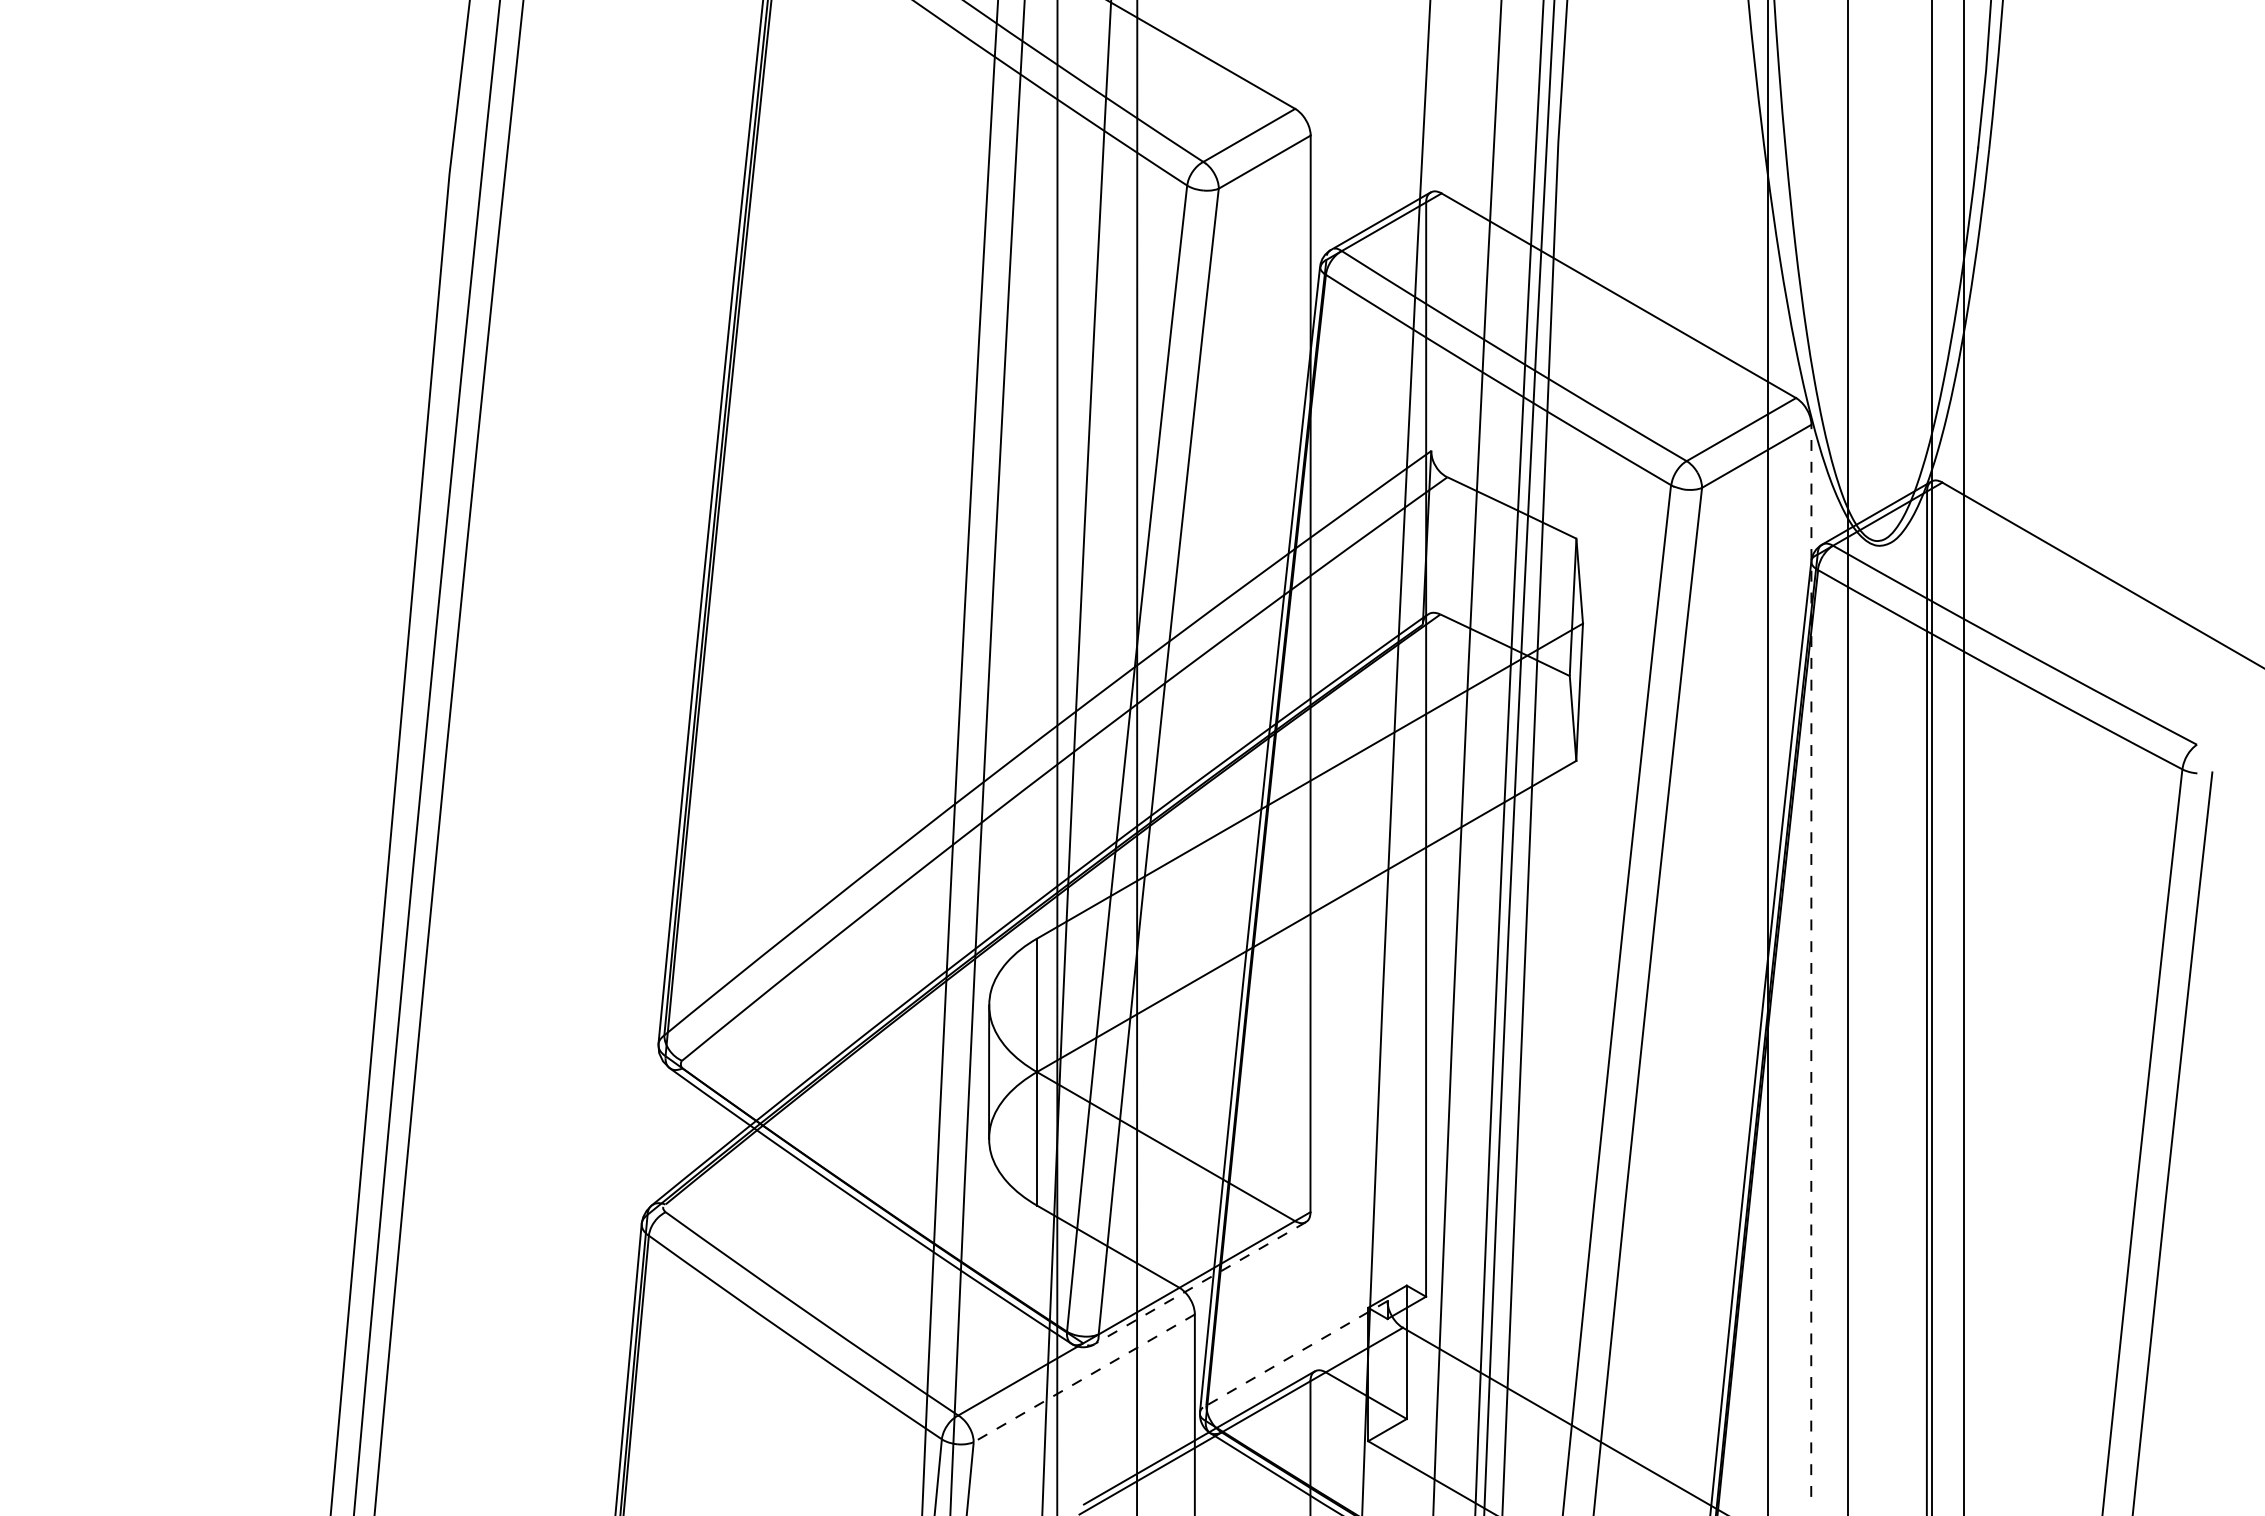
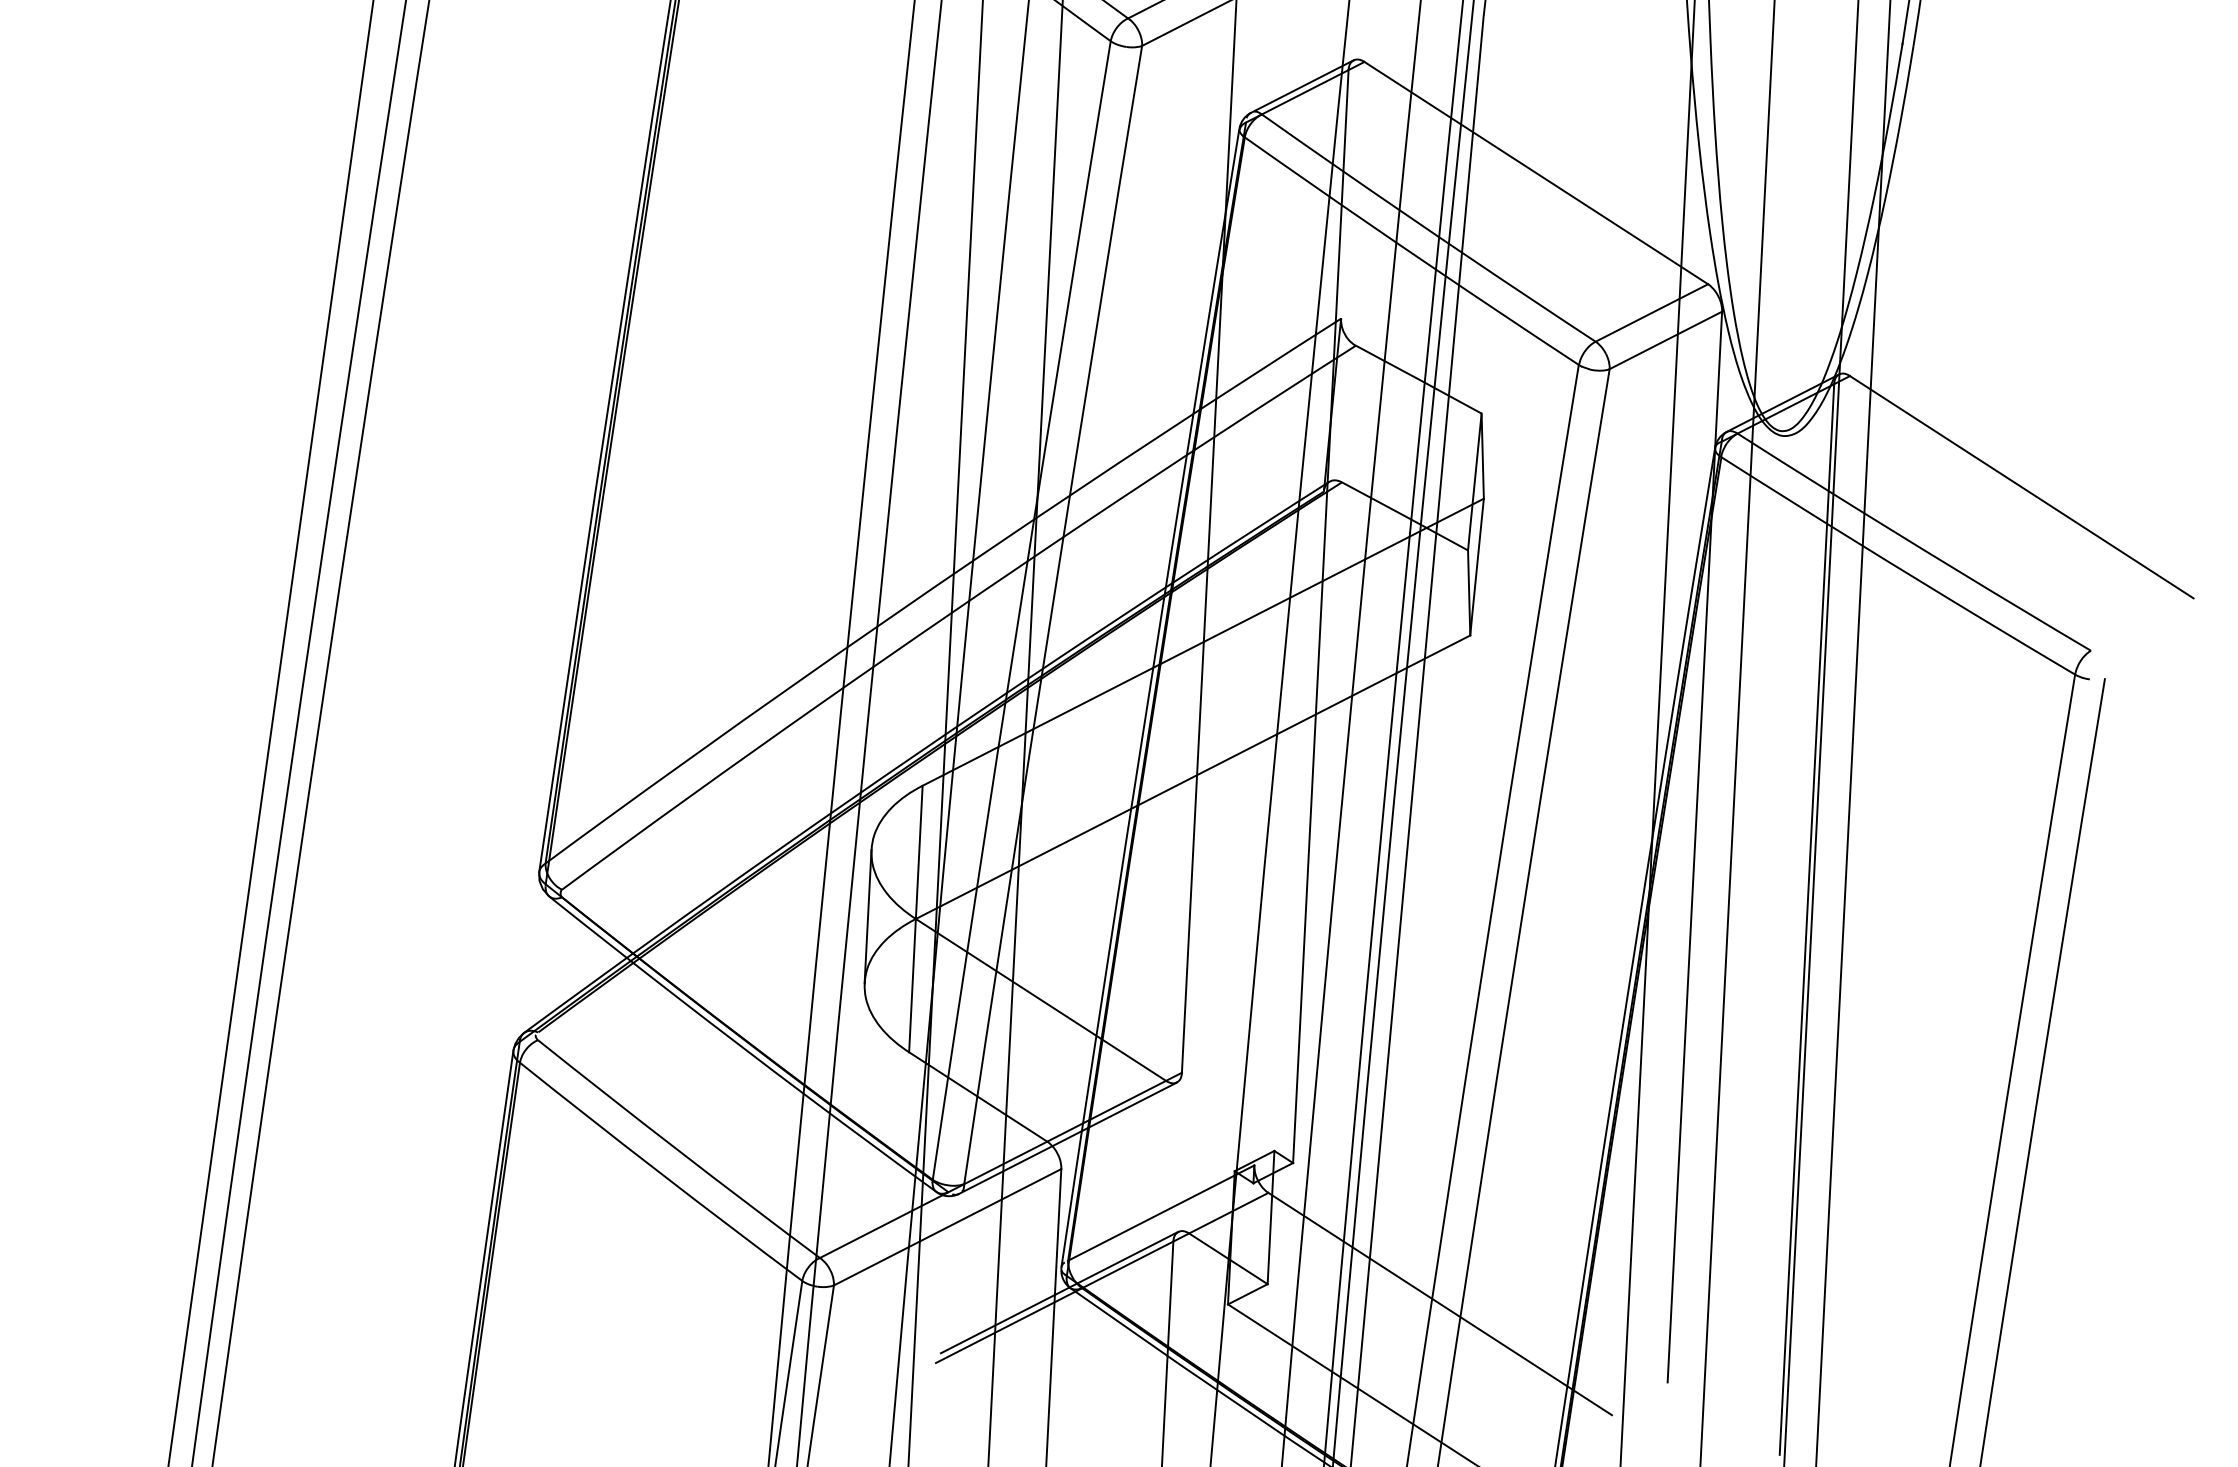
line: (1811, 960) -> (1695, 846), dashed -> solid
line: (1199, 1283) -> (1067, 1138), dashed -> solid
line: (1296, 1353) -> (1160, 1213), dashed -> solid
line: (1084, 1378) -> (947, 1227), dashed -> solid

